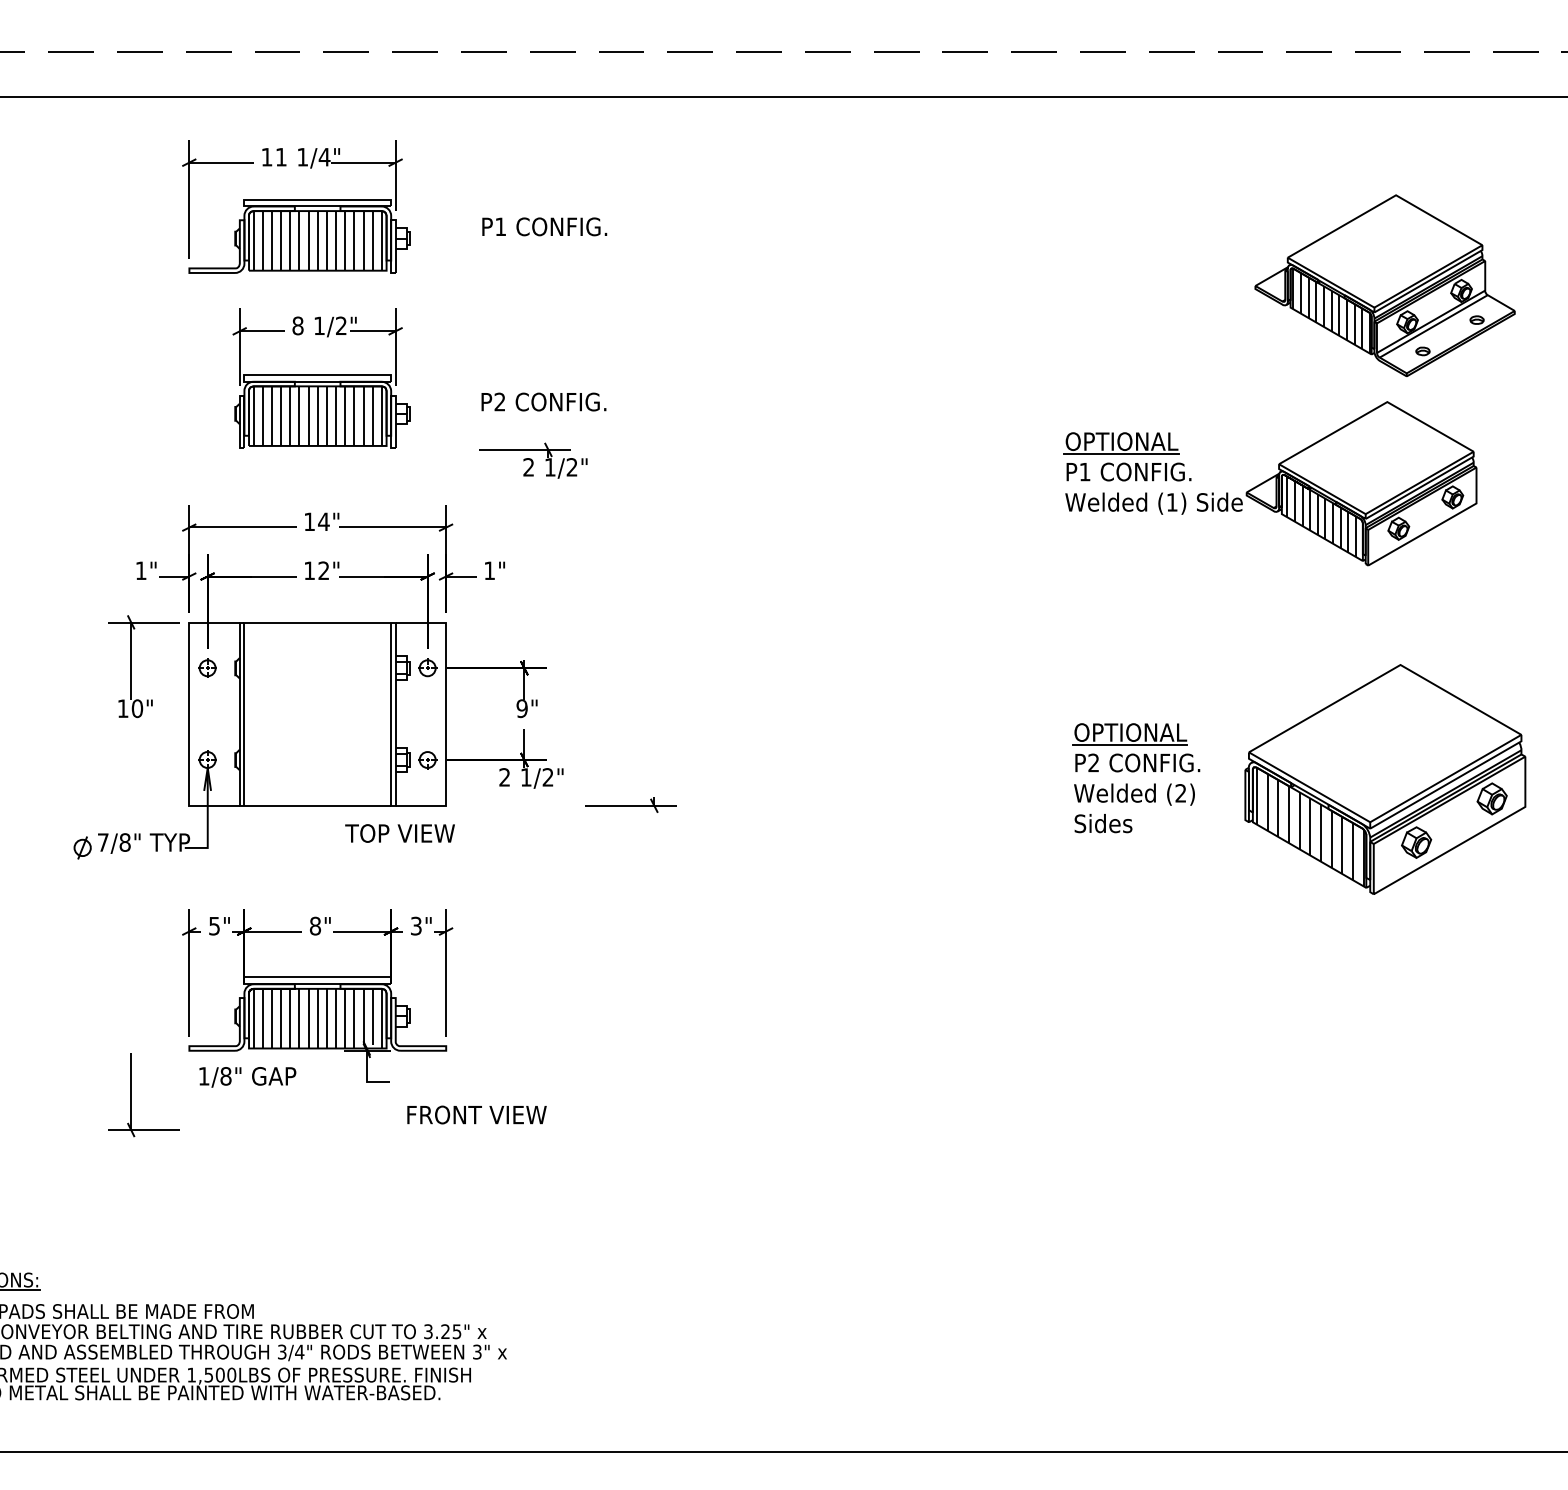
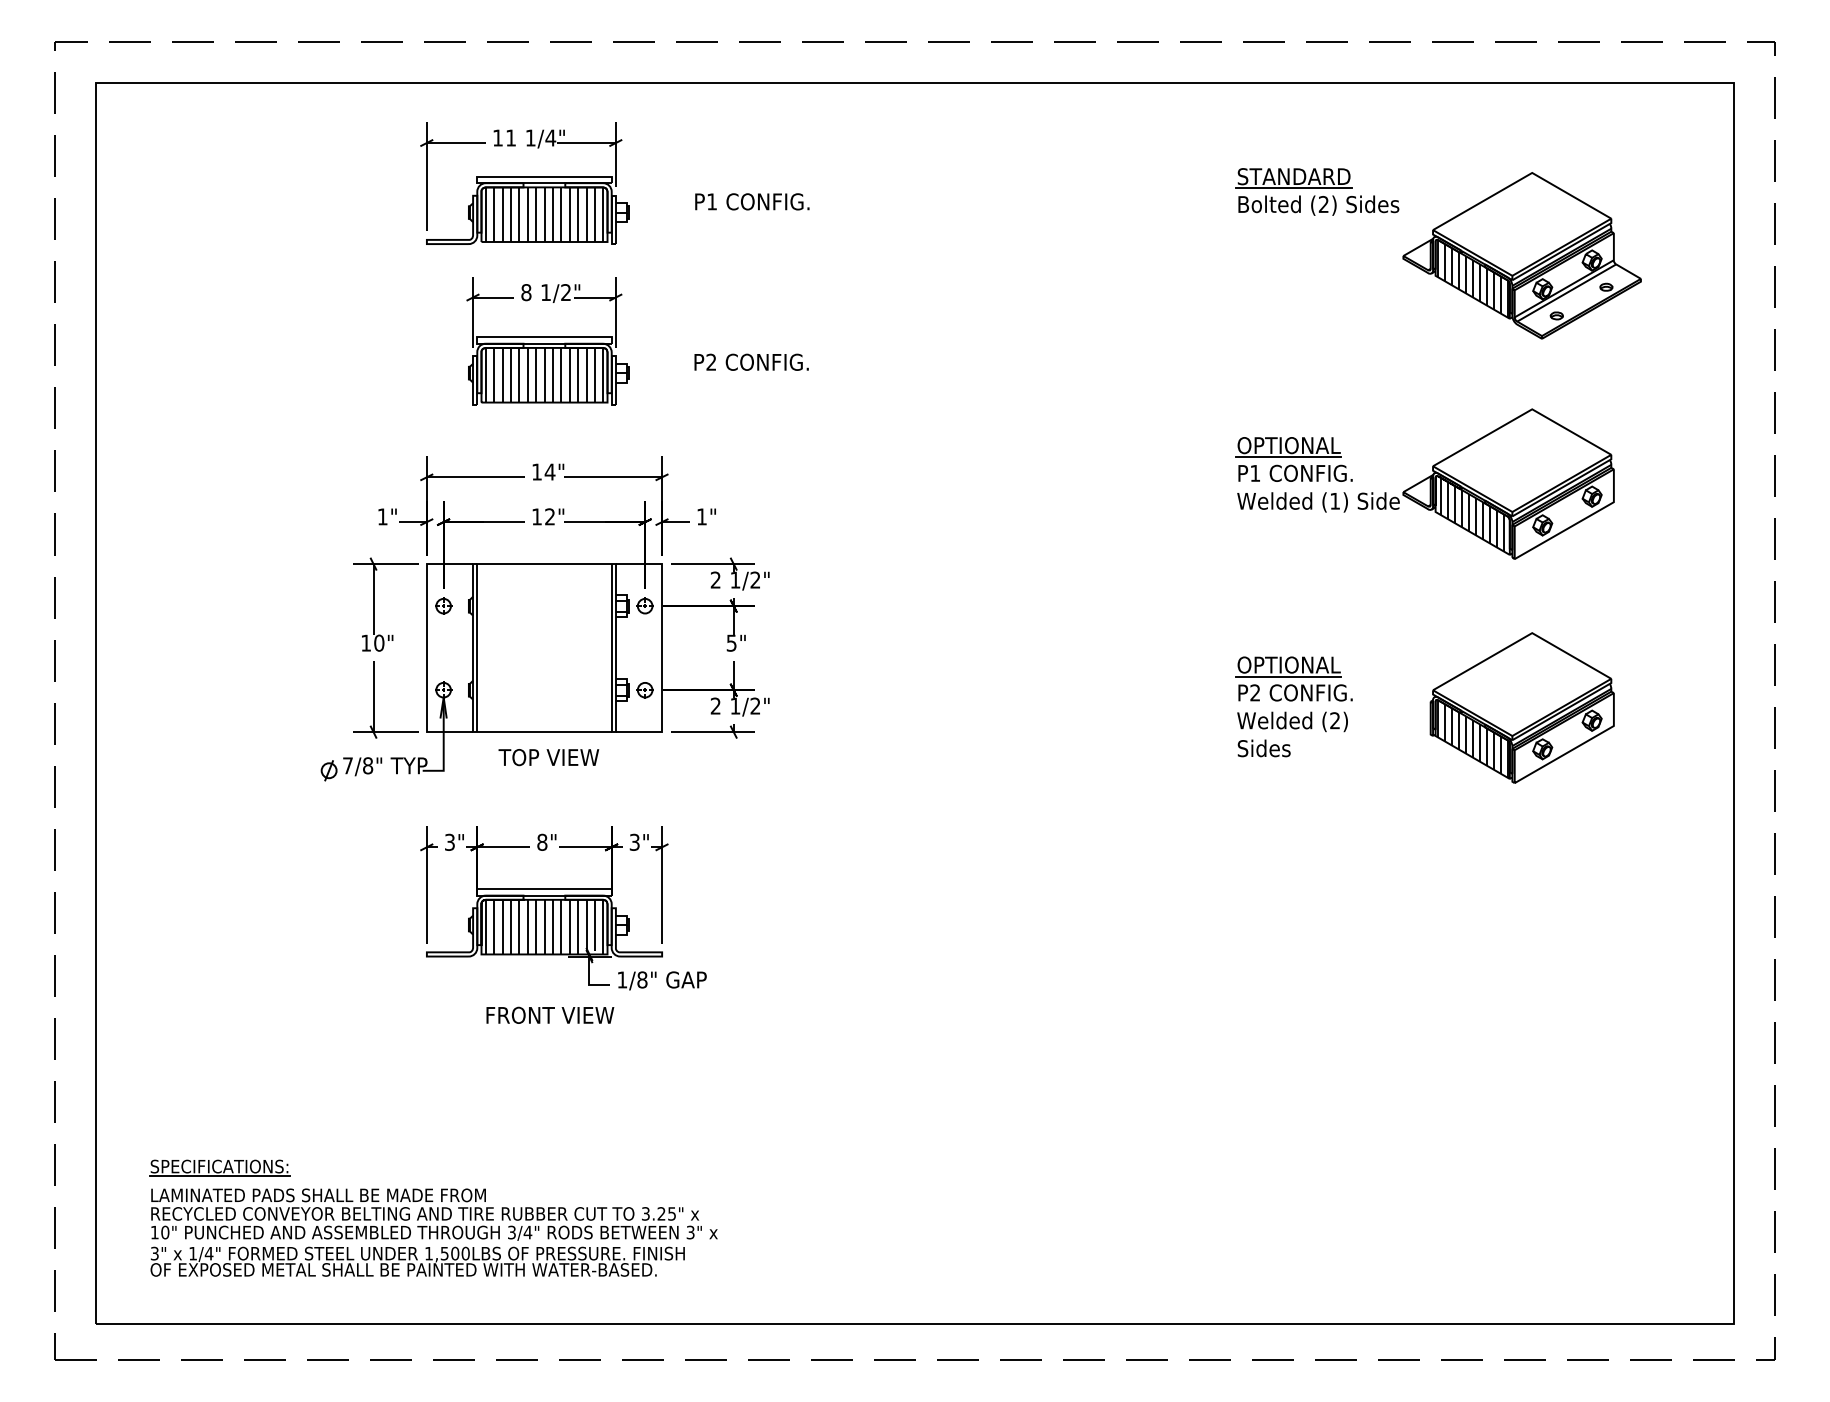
part: (1161, 215) -> (1317, 191), added
part: (533, 460) -> (720, 573), moved
part: (1269, 483) -> (1424, 483), moved
text: (521, 707) -> (731, 642), 9" -> 5"
part: (1384, 778) -> (1521, 707), size x0.71
part: (631, 805) -> (712, 731), moved
text: (399, 833) -> (548, 757), moved
text: (214, 925) -> (449, 841), 5" -> 3"
text: (247, 1076) -> (662, 980), moved
part: (132, 1094) -> (374, 699), moved
text: (477, 1114) -> (550, 1014), moved

